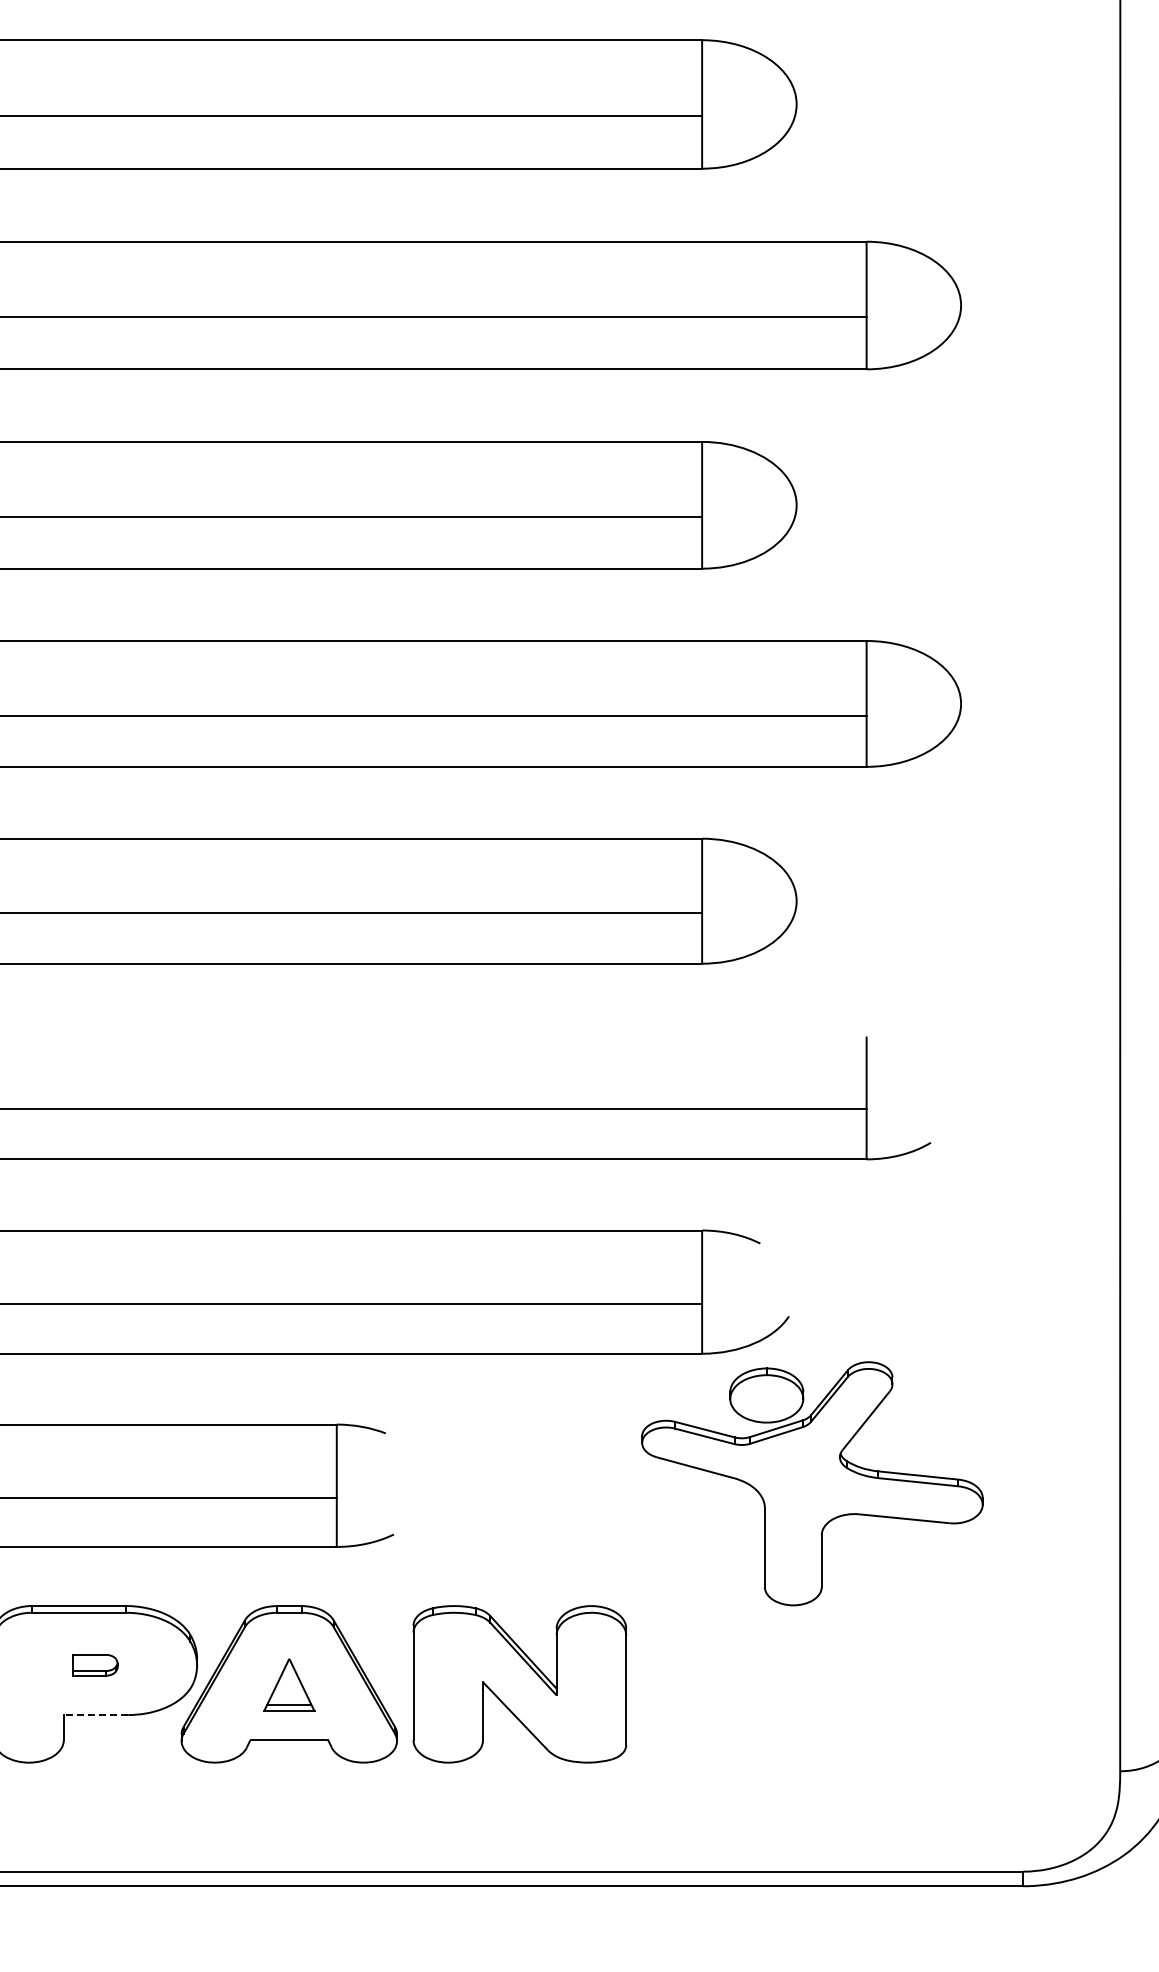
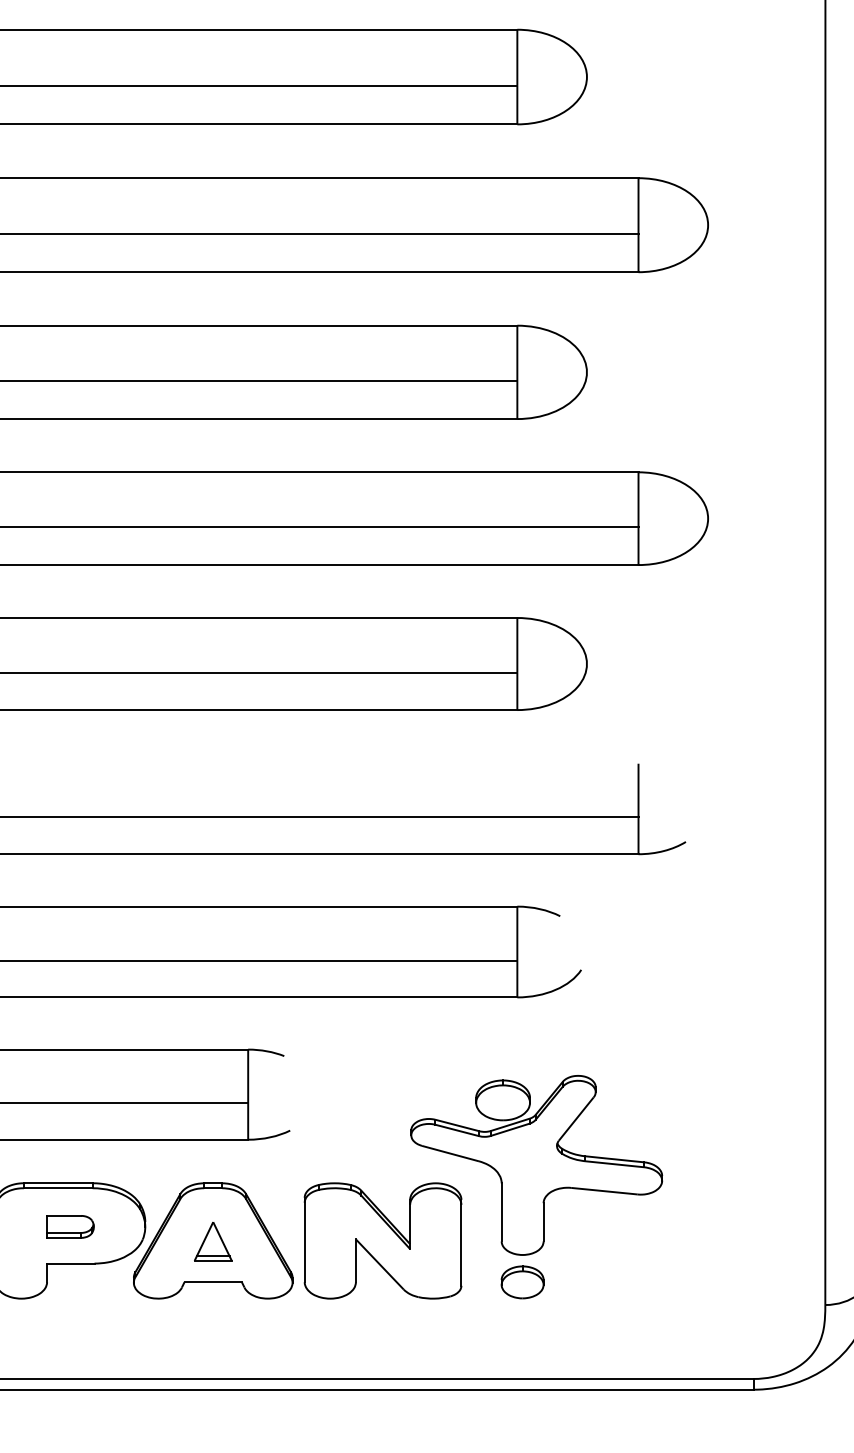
part: (812, 1483) -> (536, 1165), moved
part: (95, 1665) -> (70, 1227), size x1.43
line: (95, 1715) -> (70, 1263), dashed -> solid
part: (709, 1740) -> (522, 1282), added

